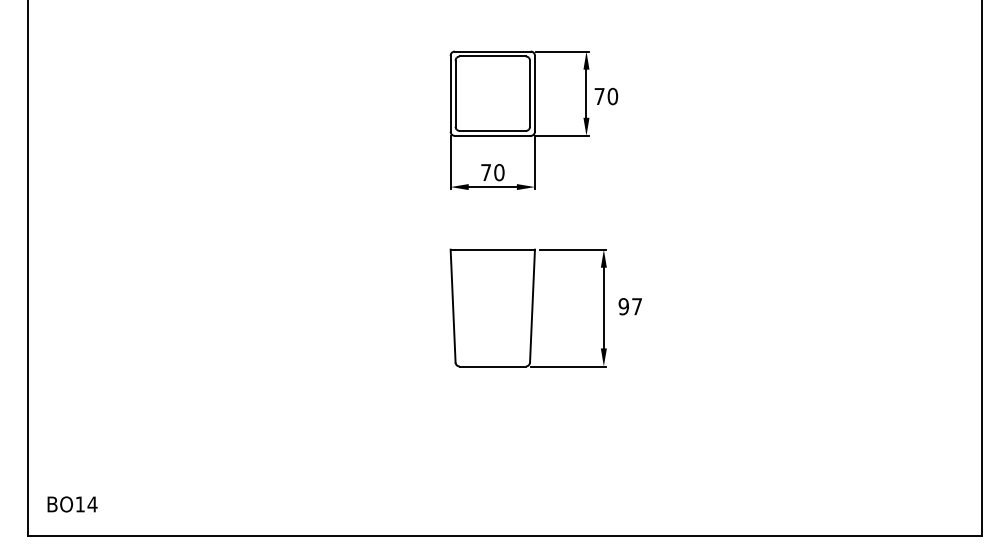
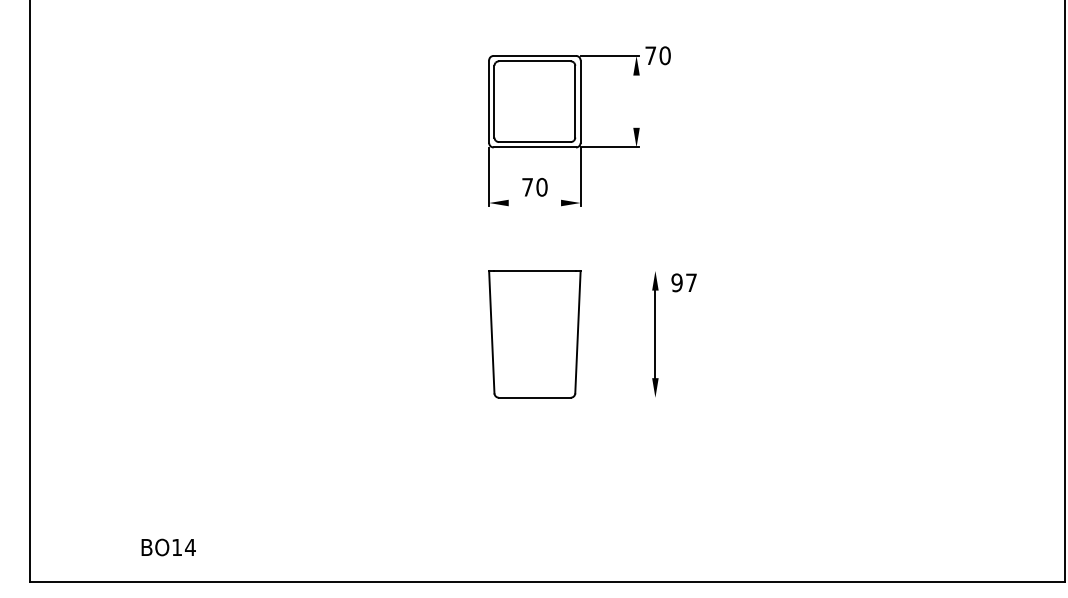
line: (586, 93) -> (636, 101), removed
text: (605, 96) -> (657, 55), moved
line: (492, 187) -> (534, 203), removed
line: (572, 249) -> (621, 270), removed
text: (629, 306) -> (683, 282), moved
line: (568, 366) -> (616, 397), removed
text: (72, 504) -> (168, 547), moved

